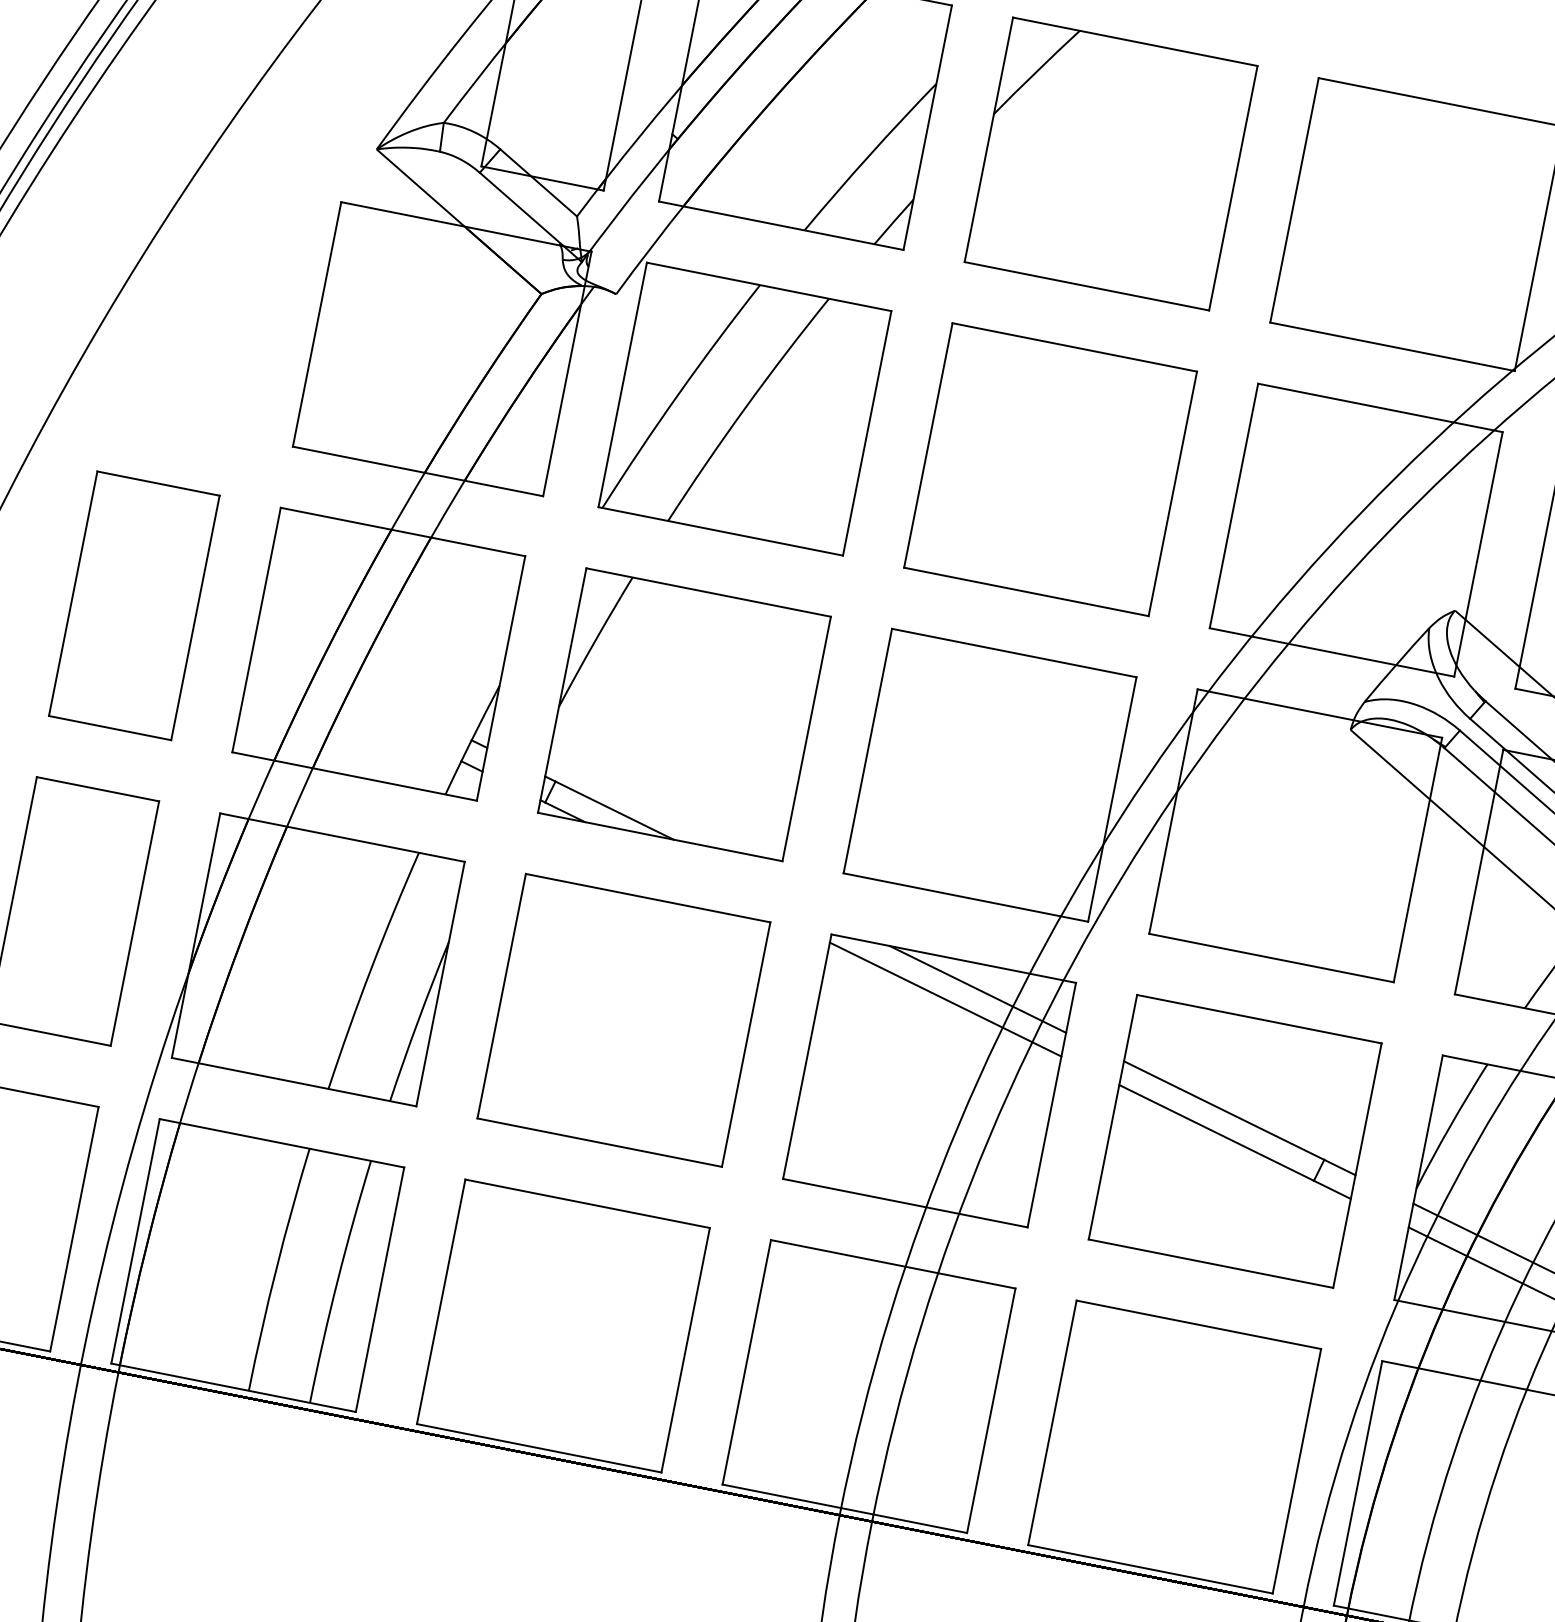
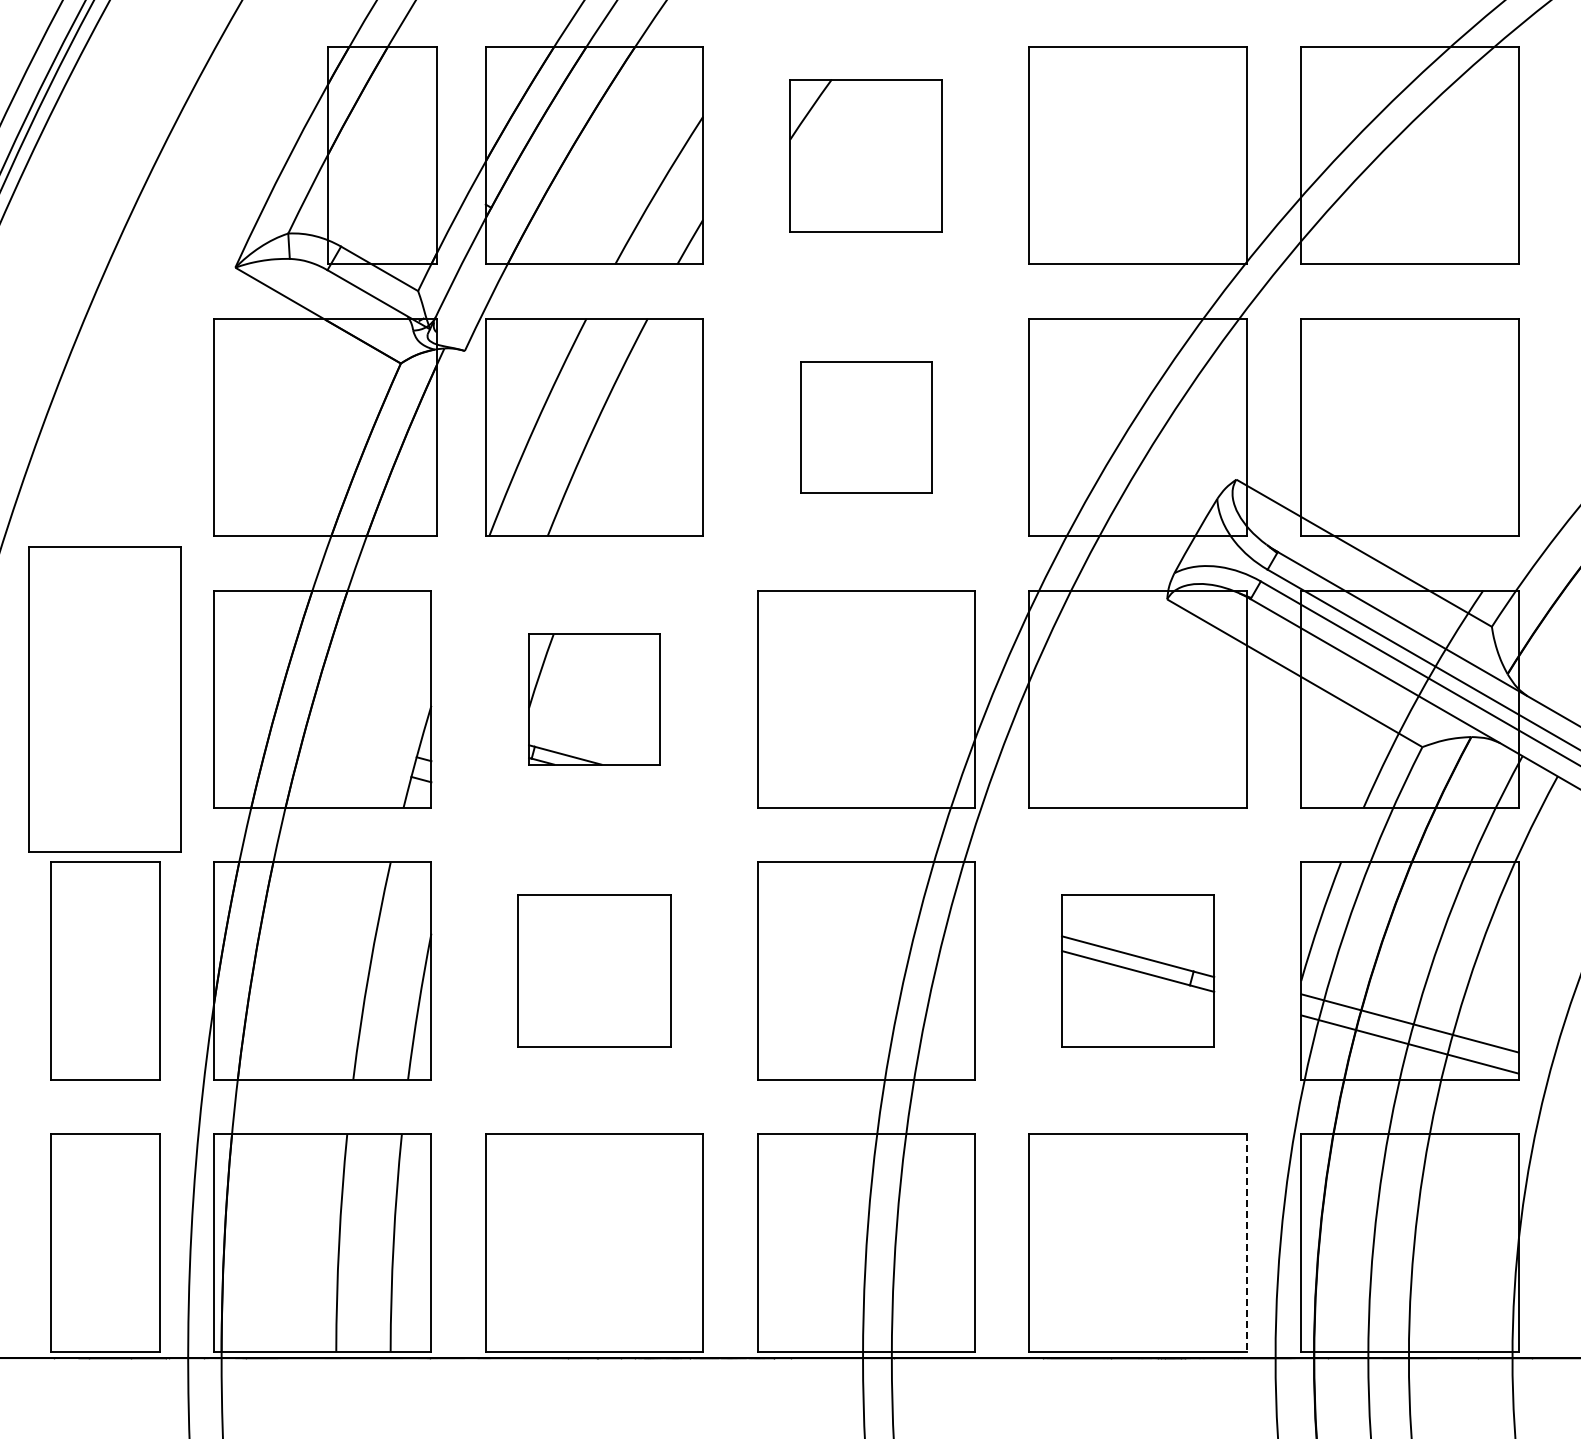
part: (1111, 163) -> (866, 155), size x0.7
part: (1050, 469) -> (866, 427), size x0.6
part: (134, 606) -> (105, 699), size x1.4
part: (683, 714) -> (593, 699), size x0.6
line: (978, 989) -> (892, 884), removed
line: (945, 999) -> (866, 898), removed
part: (624, 1019) -> (594, 970), size x0.7
part: (1234, 1140) -> (1137, 970), size x0.7
line: (1296, 1471) -> (1246, 1243), solid -> dashed

